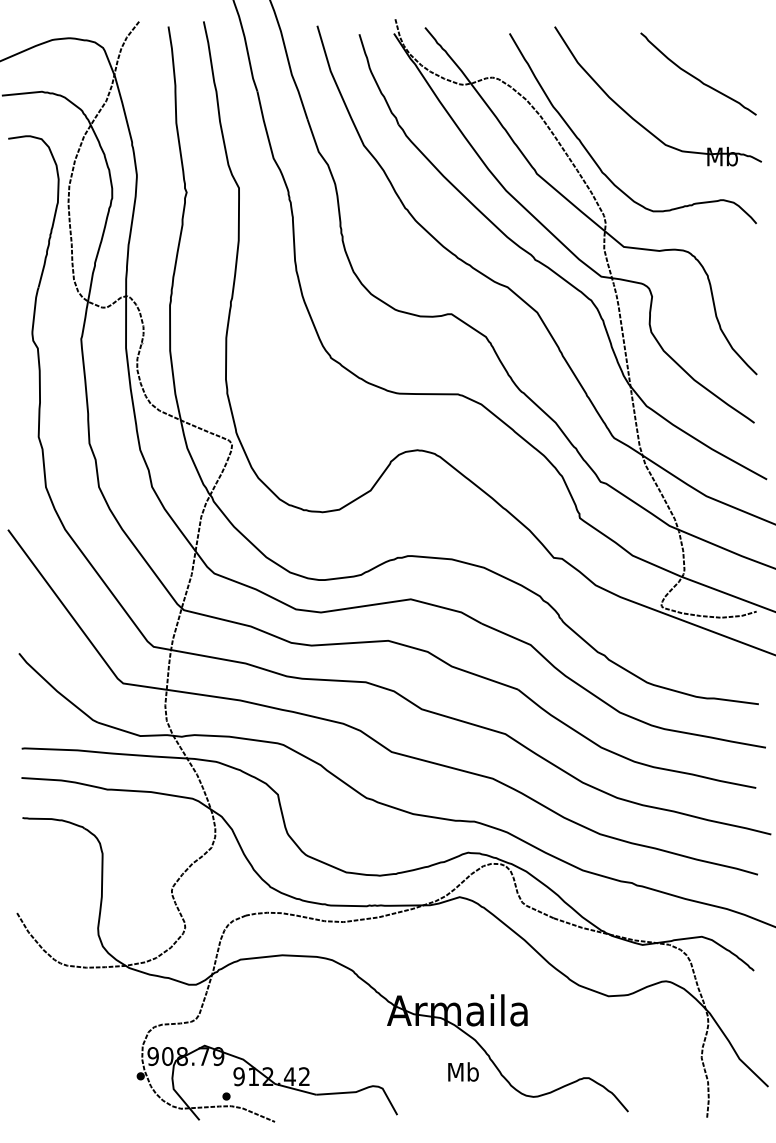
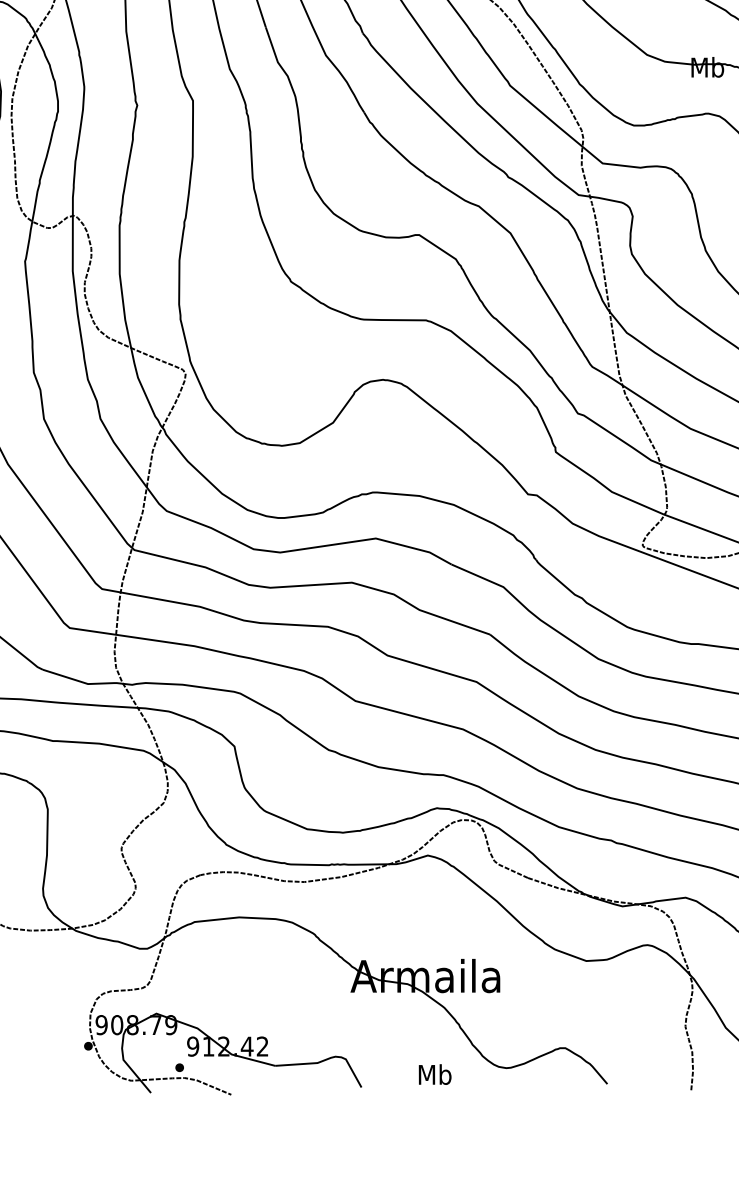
text: (463, 1071) -> (435, 1074), moved

